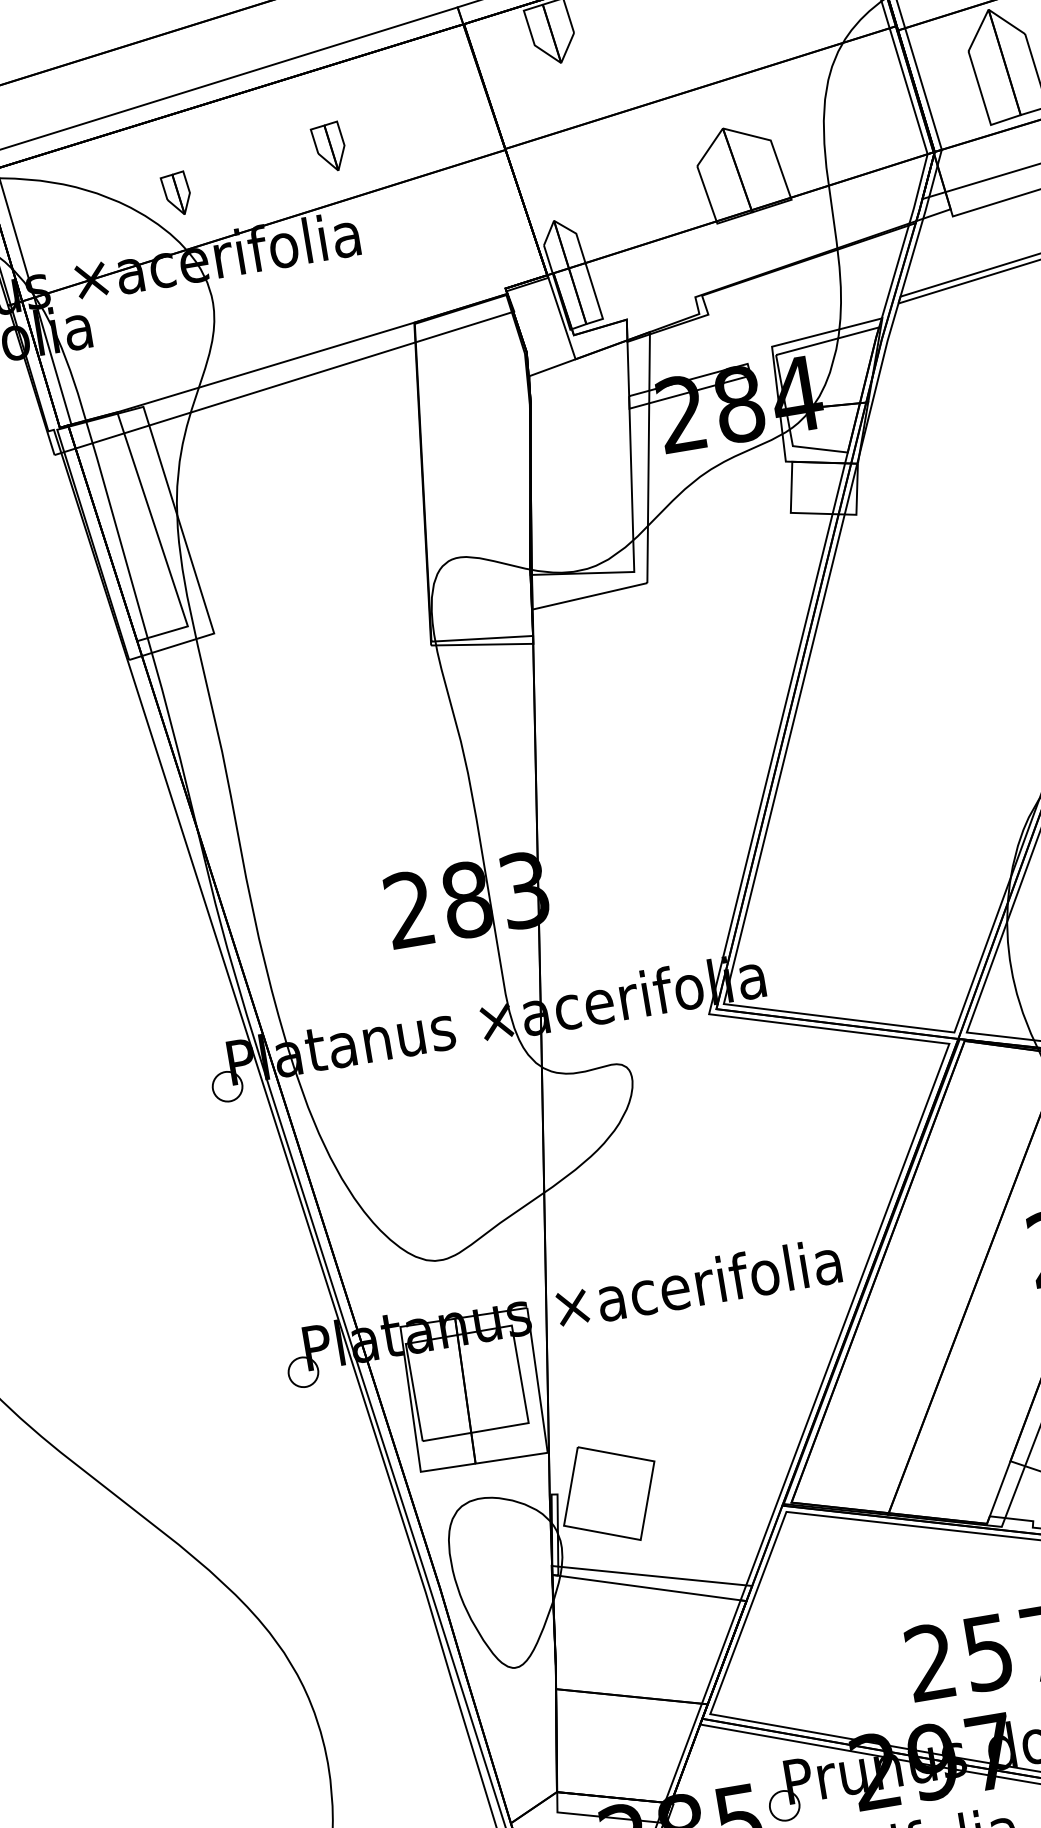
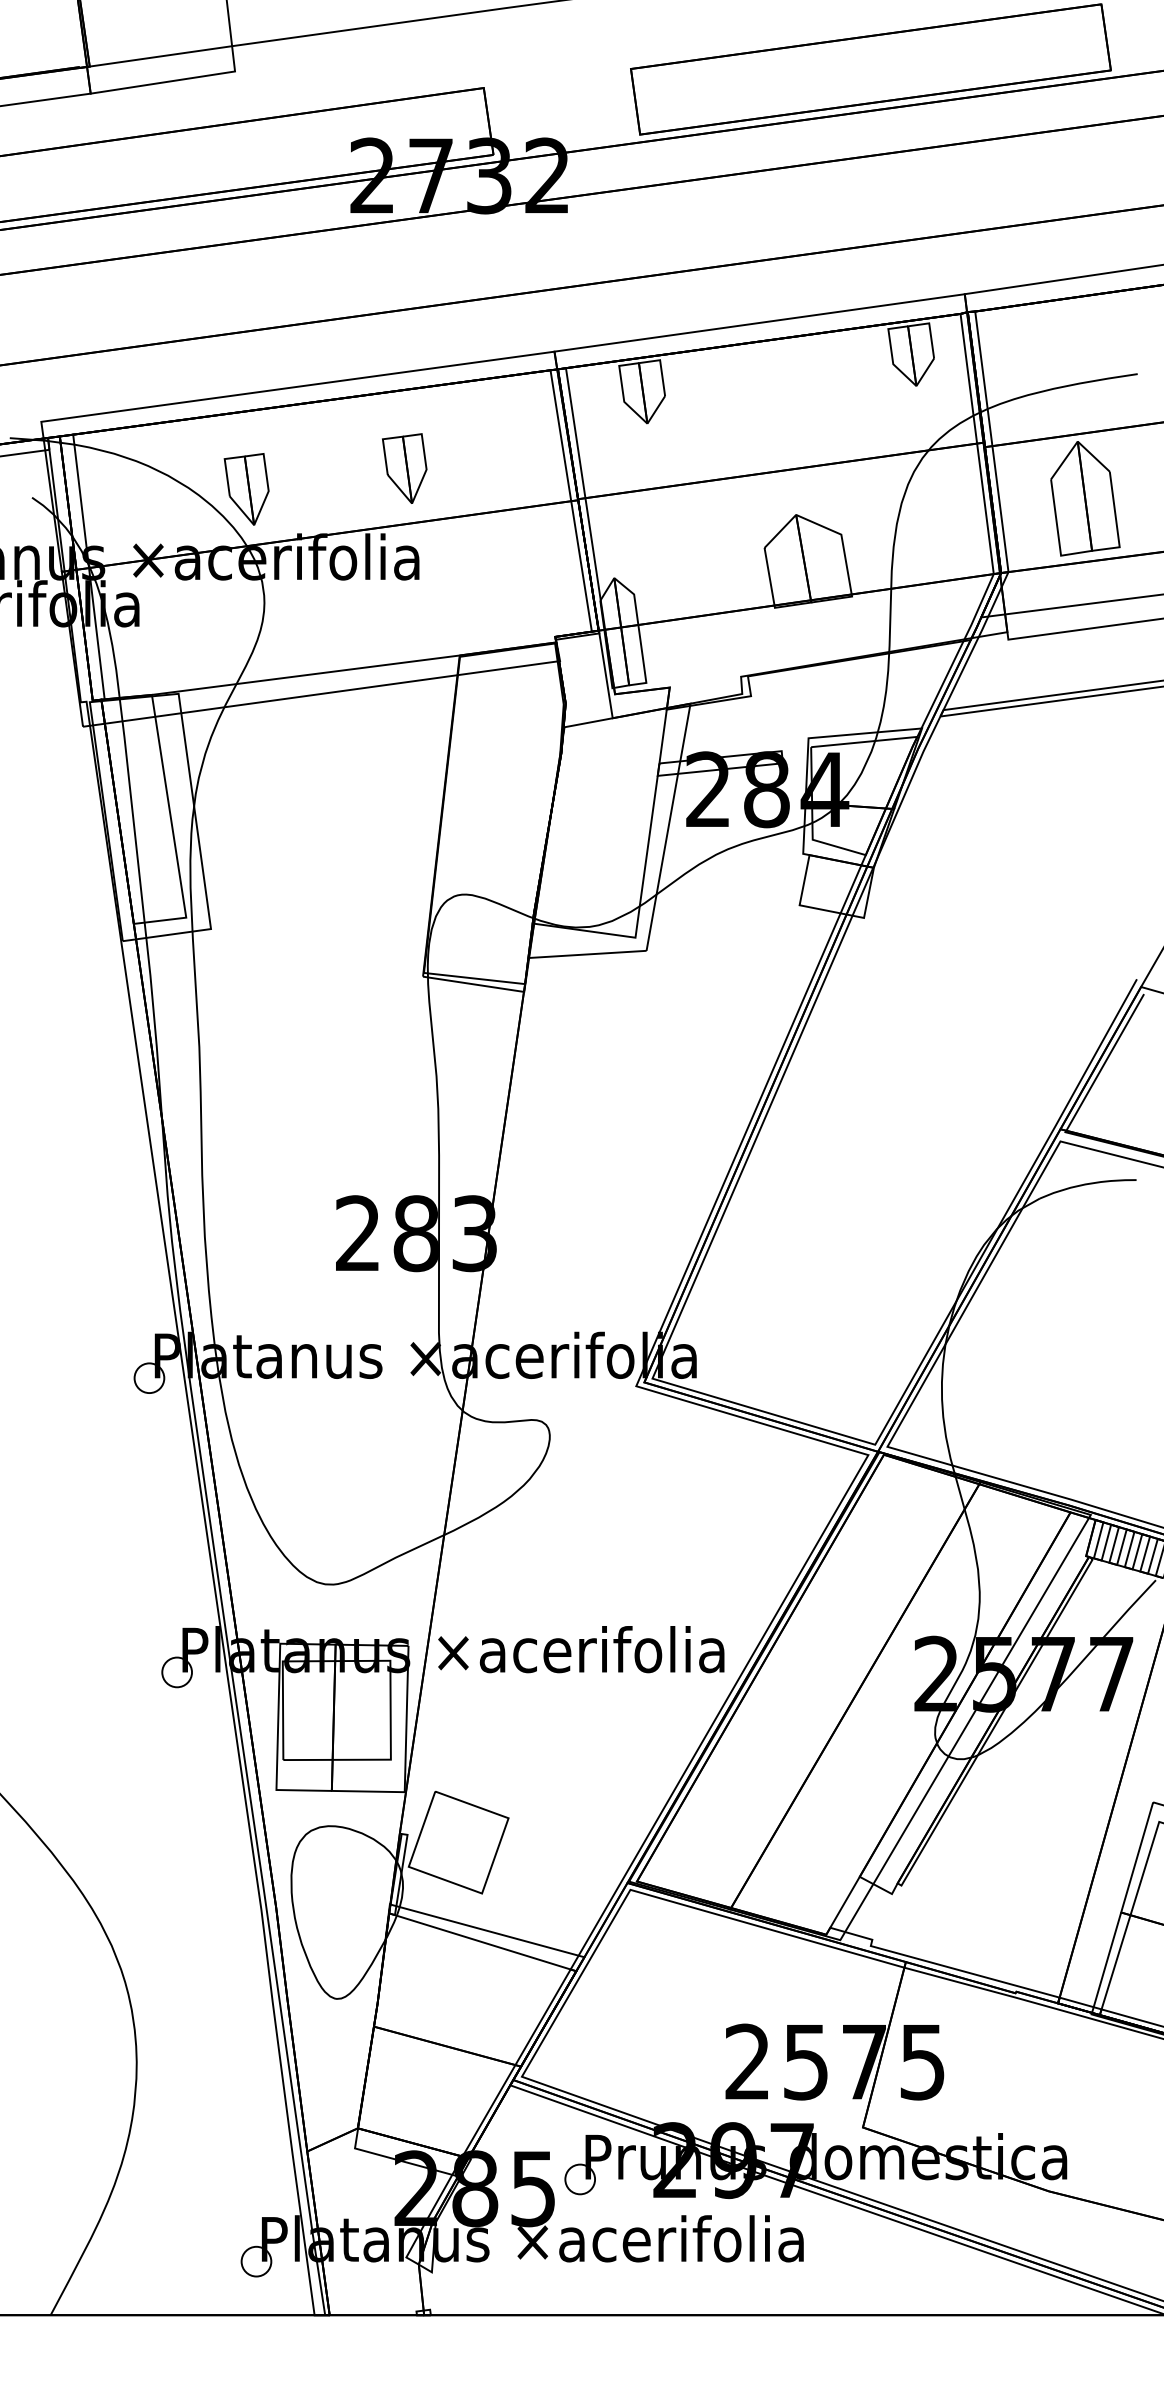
part: (329, 147) -> (404, 468), size x1.43
line: (512, 147) -> (585, 498), added
line: (498, 151) -> (570, 500), added
part: (176, 194) -> (246, 489), size x1.67

